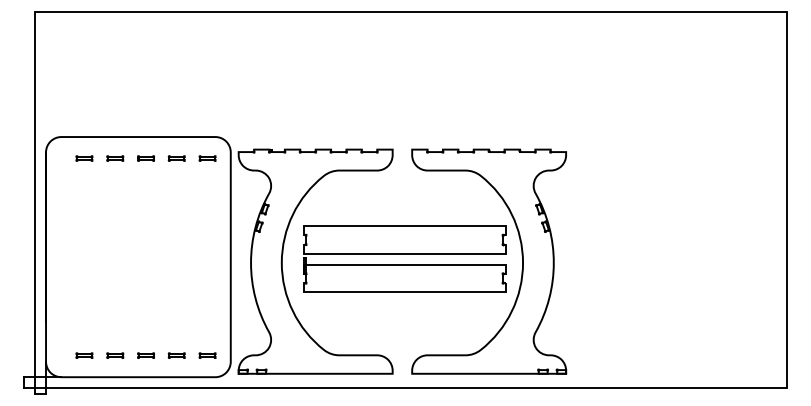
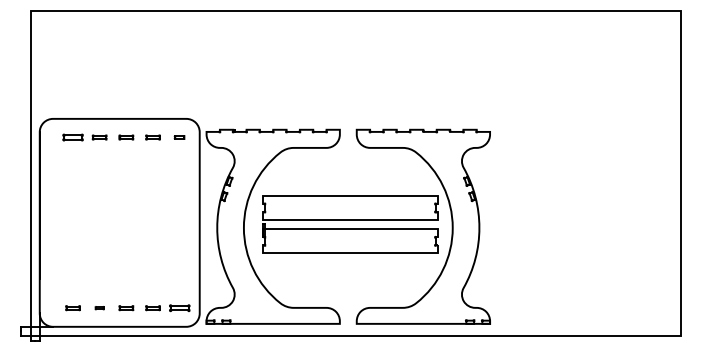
part: (84, 158) -> (73, 137), size x1.4
part: (207, 158) -> (179, 137), size x0.7
part: (115, 355) -> (99, 308), size x0.6
part: (207, 355) -> (179, 308), size x1.4

